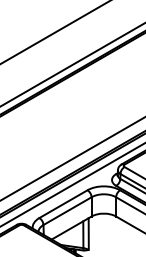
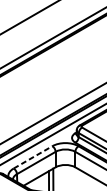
line: (63, 204) -> (33, 157), solid -> dashed

